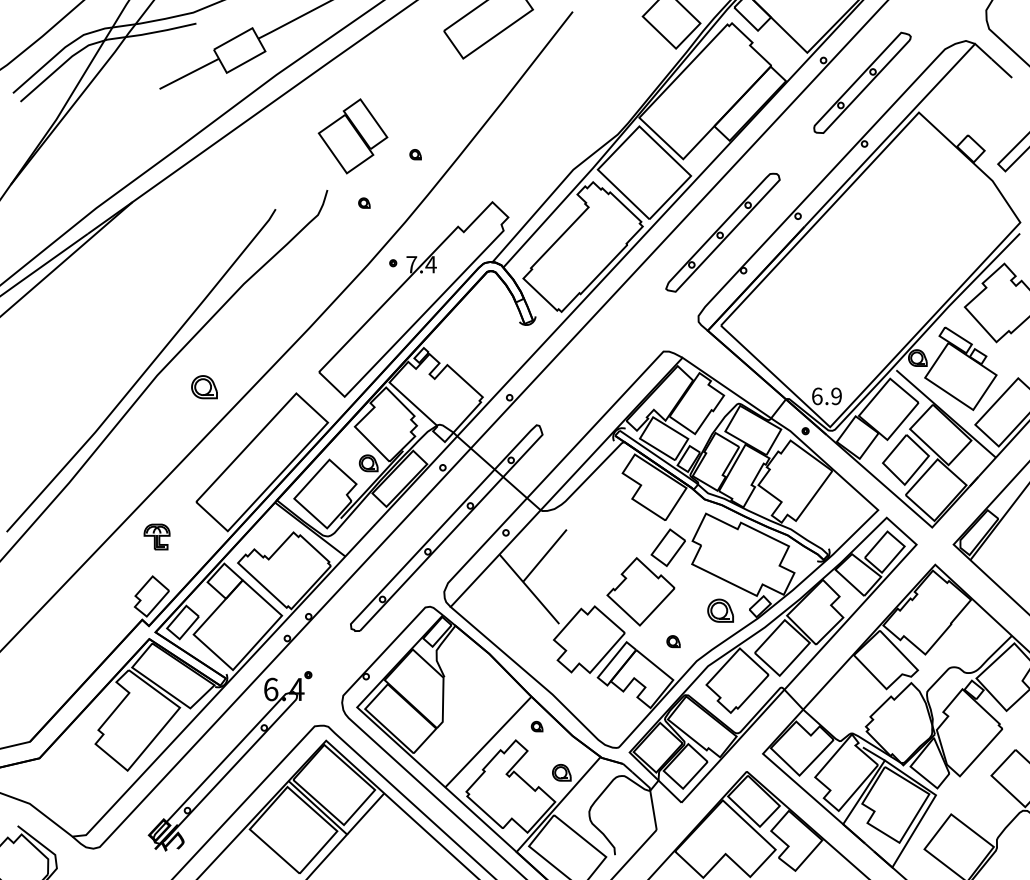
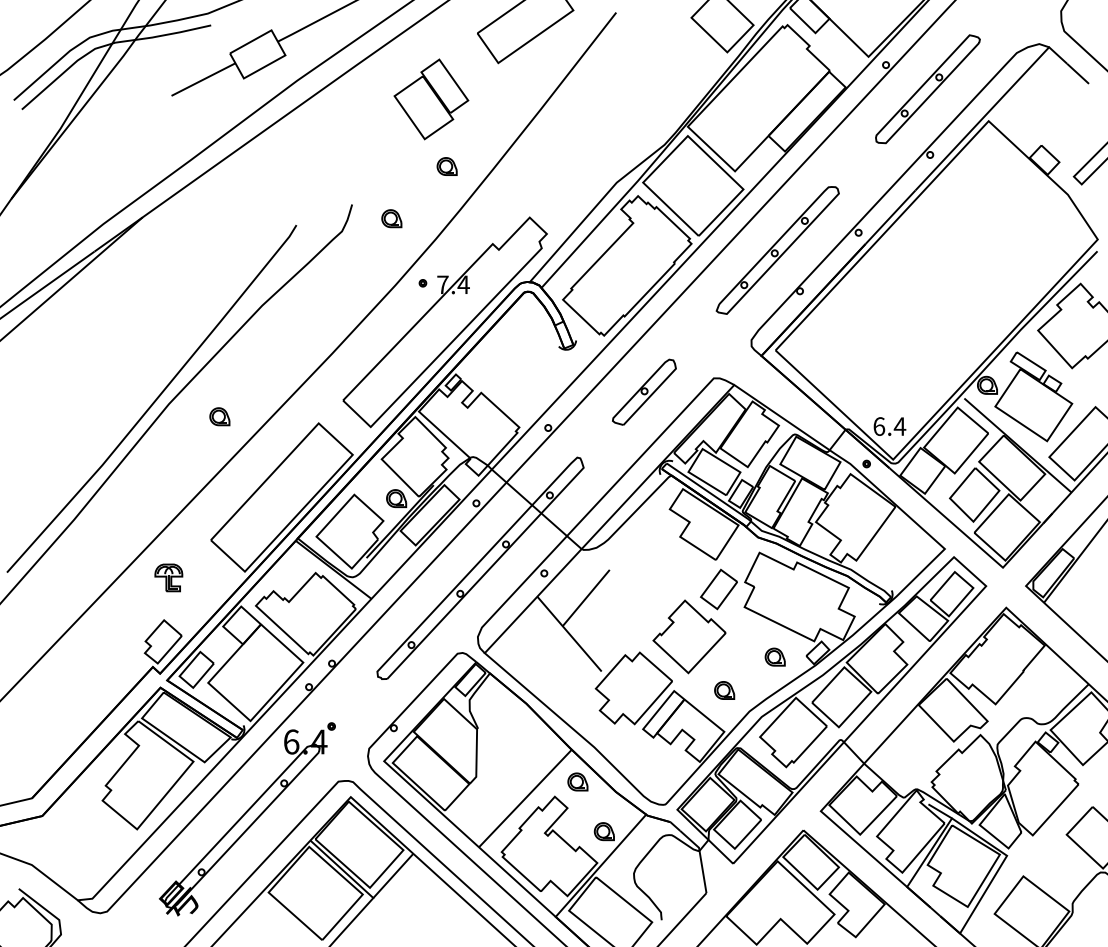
part: (352, 136) -> (430, 99), moved
part: (415, 154) -> (446, 166), size x1.67
part: (364, 202) -> (392, 217), size x1.67
part: (598, 364) -> (643, 392), added
part: (204, 387) -> (219, 417), size x0.71
text: (836, 396) -> (899, 426), 6.9 -> 6.4
part: (720, 610) -> (775, 656), size x0.71
part: (673, 641) -> (724, 690), size x1.43
part: (536, 726) -> (577, 781), size x1.67

